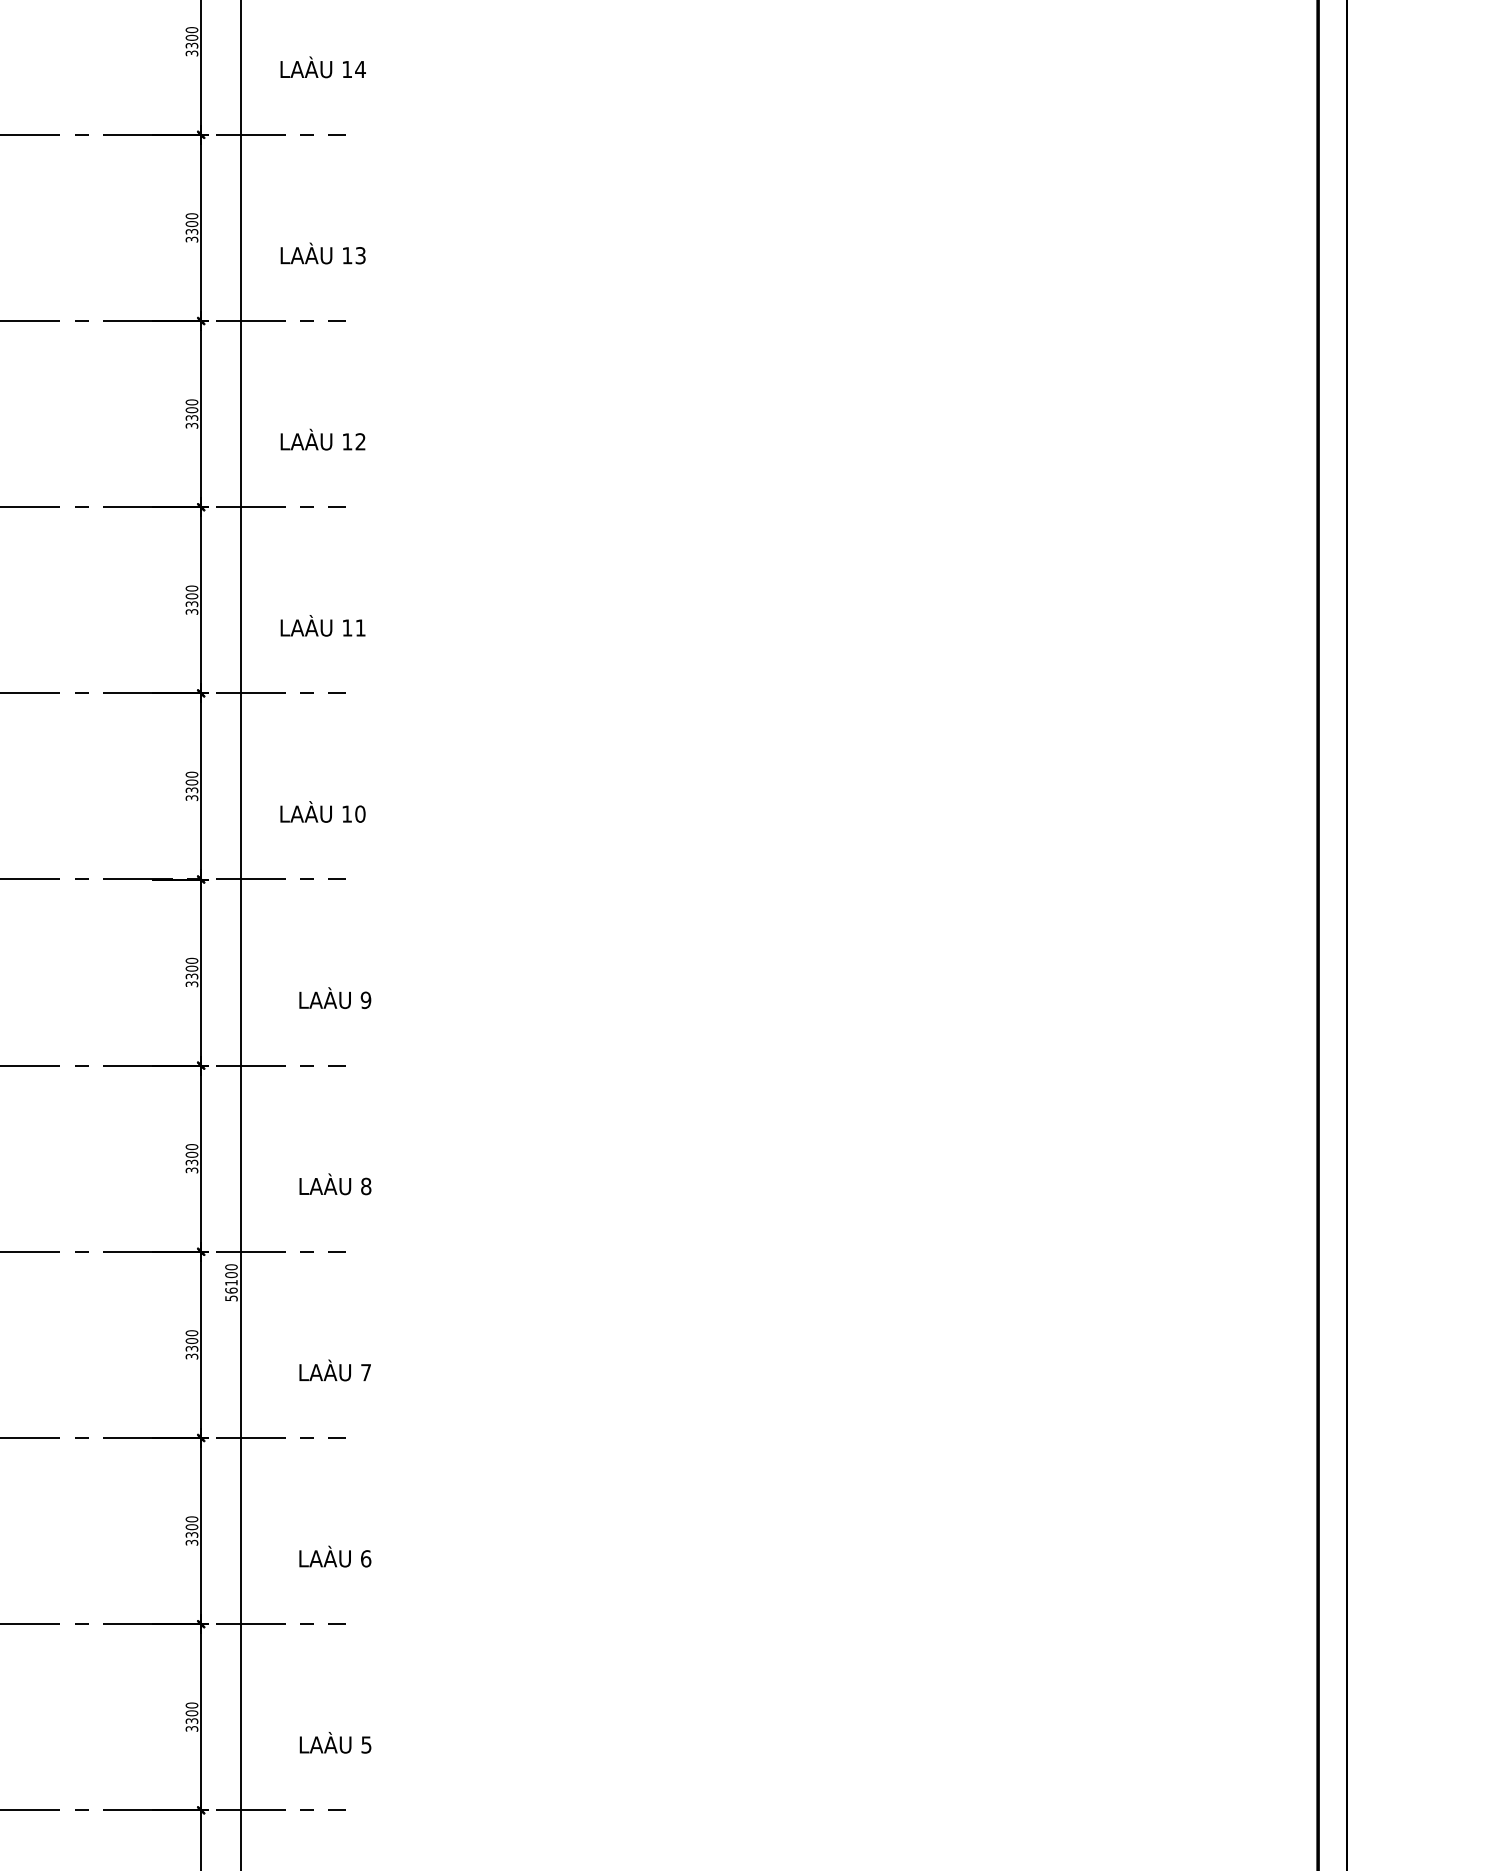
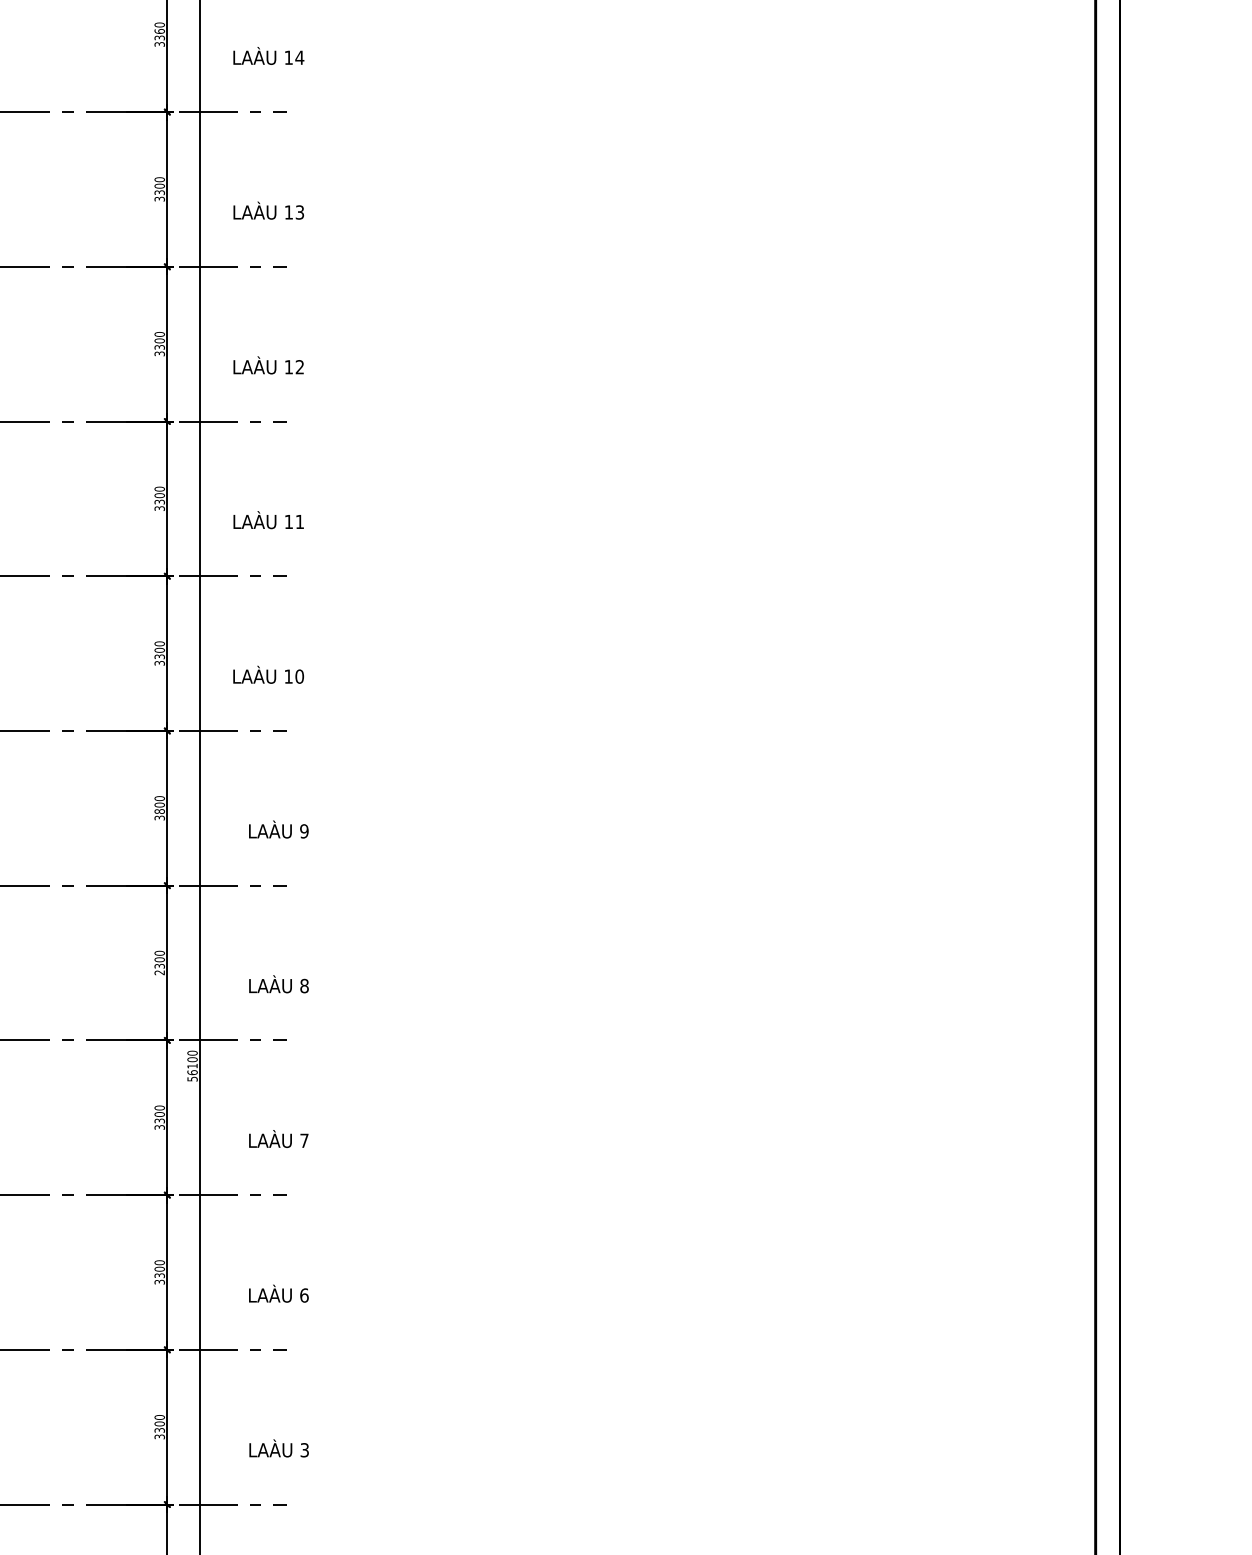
text: (191, 37) -> (159, 31), 3300 -> 3360
text: (191, 976) -> (159, 811), 3300 -> 3800
text: (192, 1170) -> (160, 972), 3300 -> 2300
text: (366, 1744) -> (304, 1449), 5 -> 3

